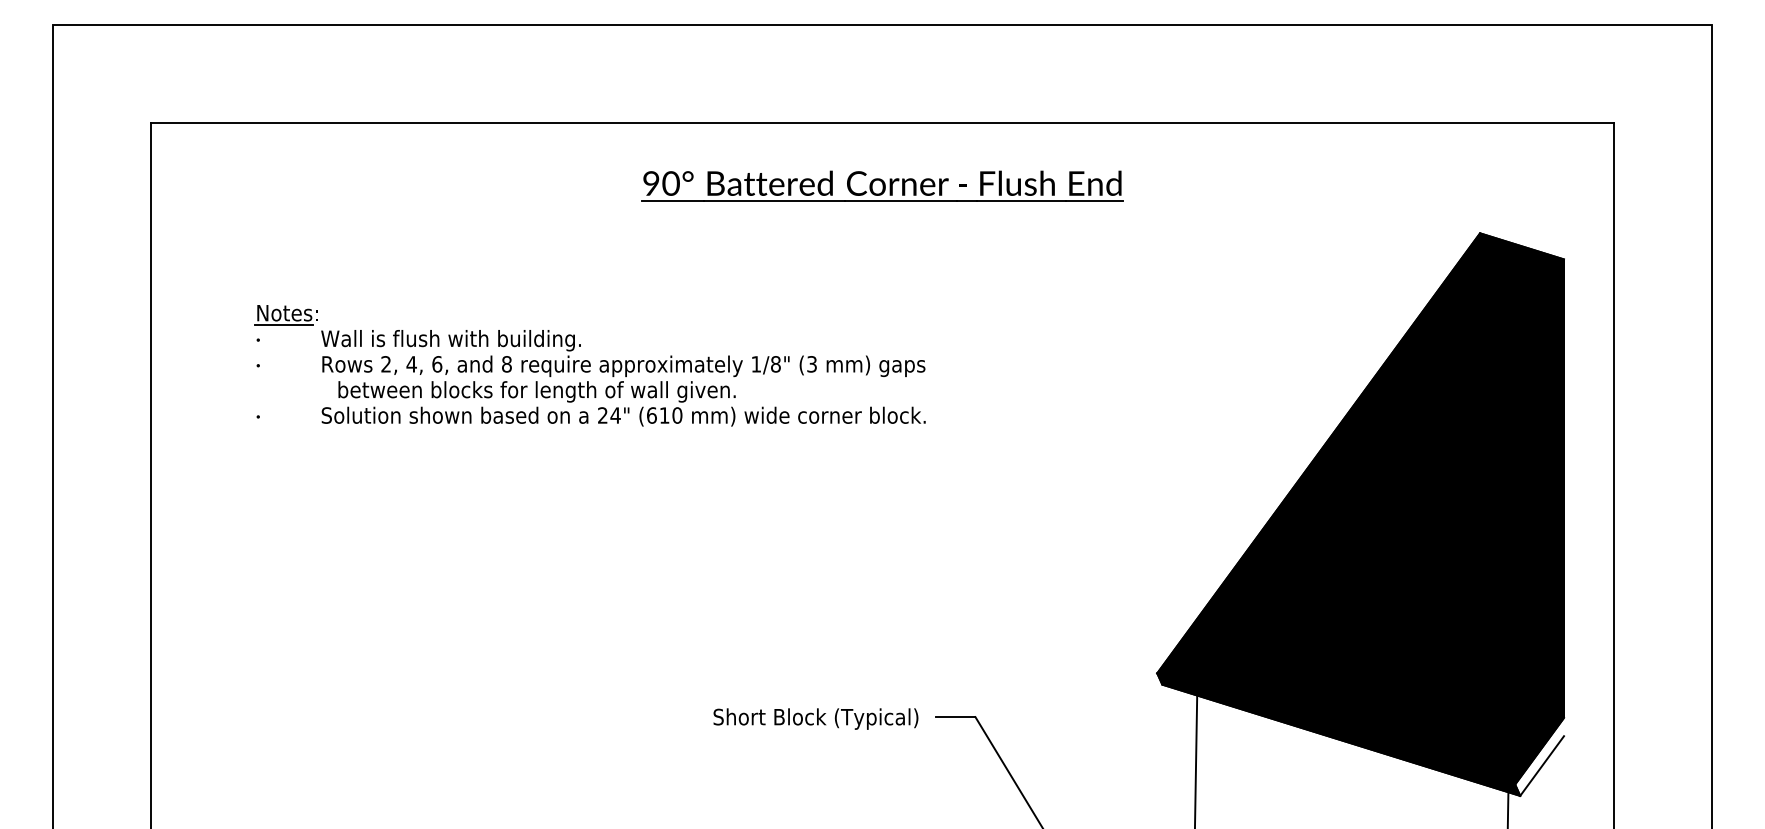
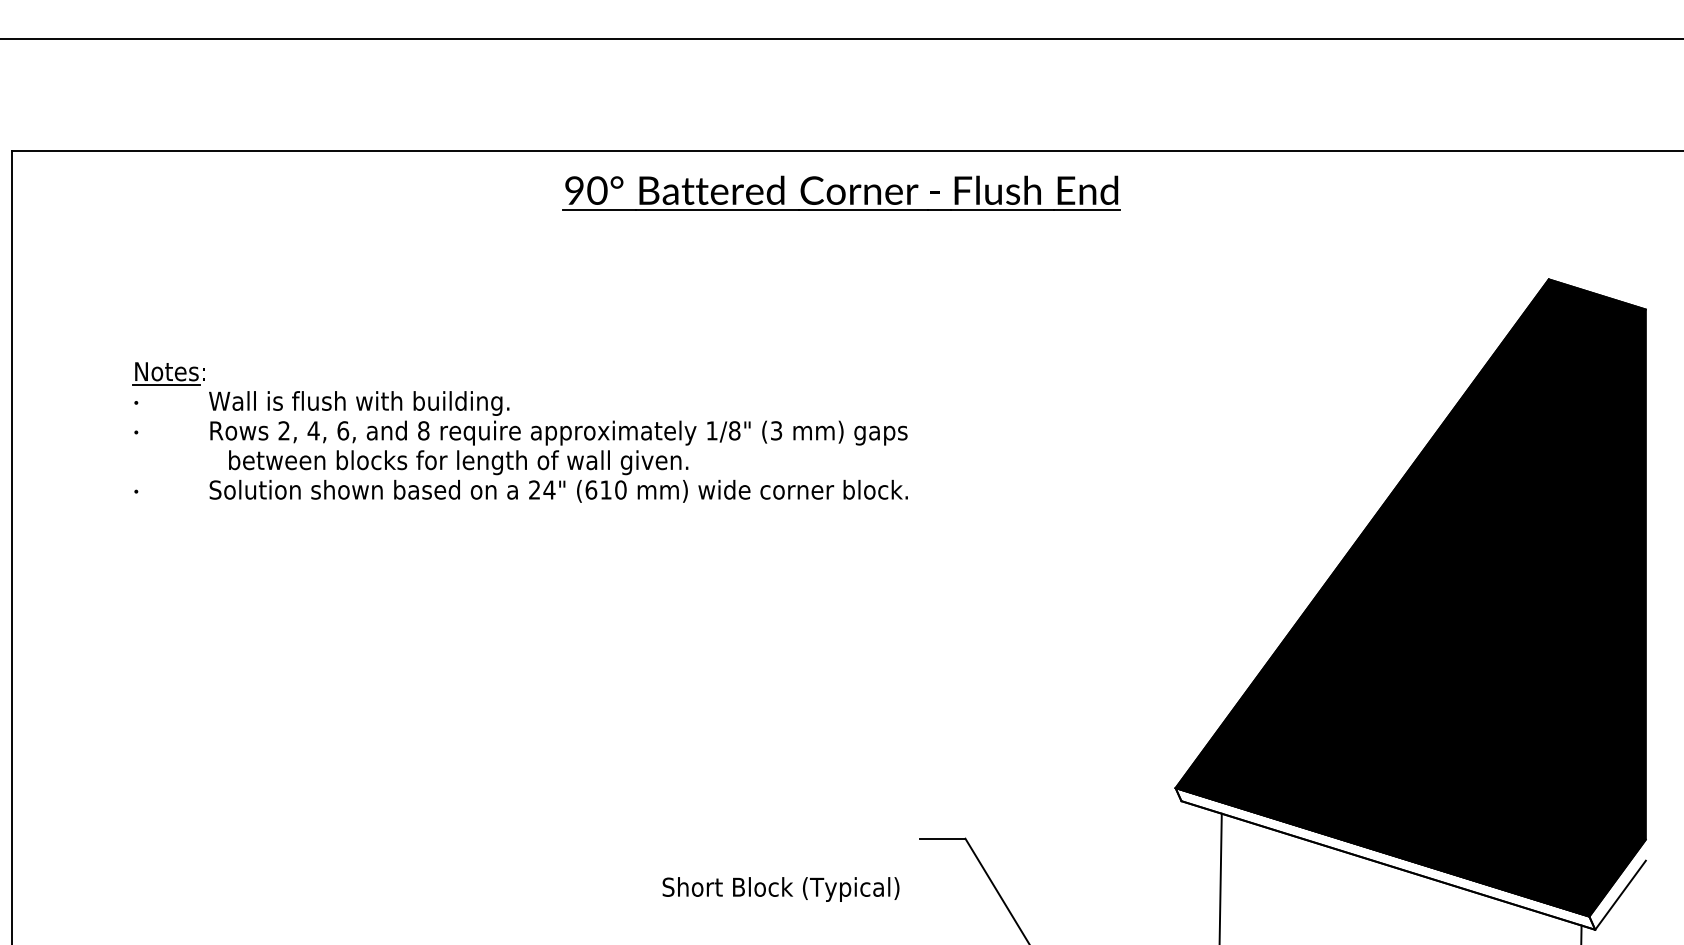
part: (882, 185) -> (841, 192), moved
text: (815, 718) -> (780, 888), moved
fill: (1338, 734) -> (1385, 858), removed

